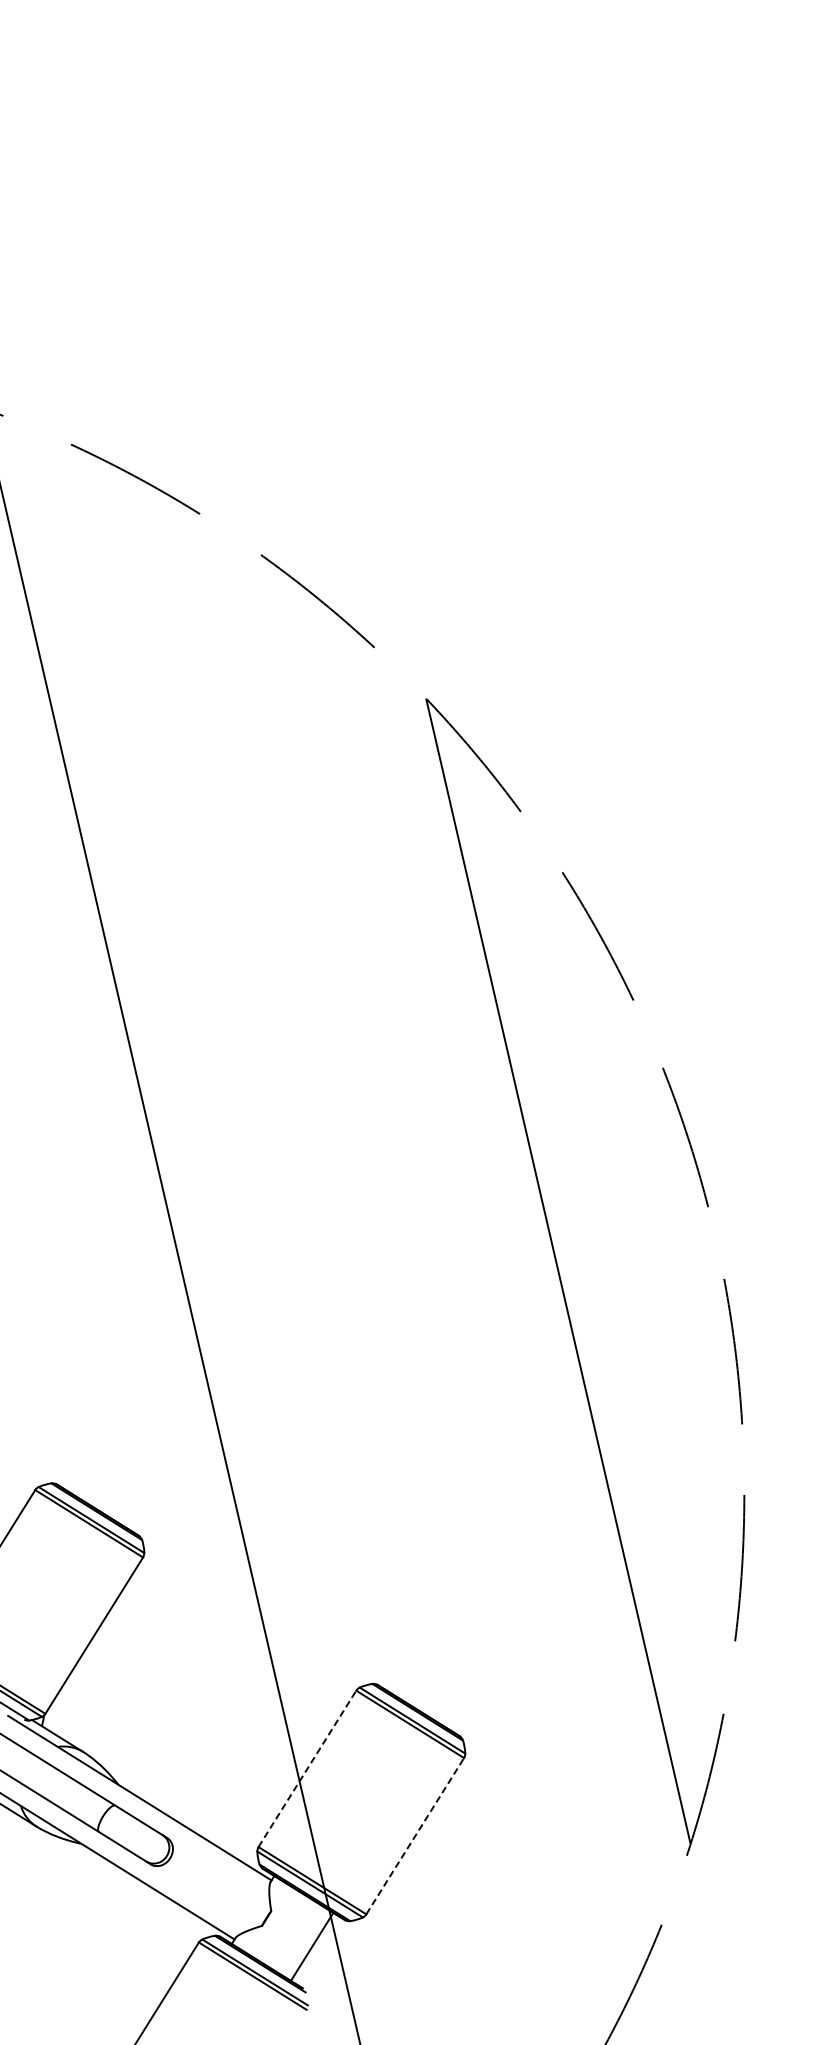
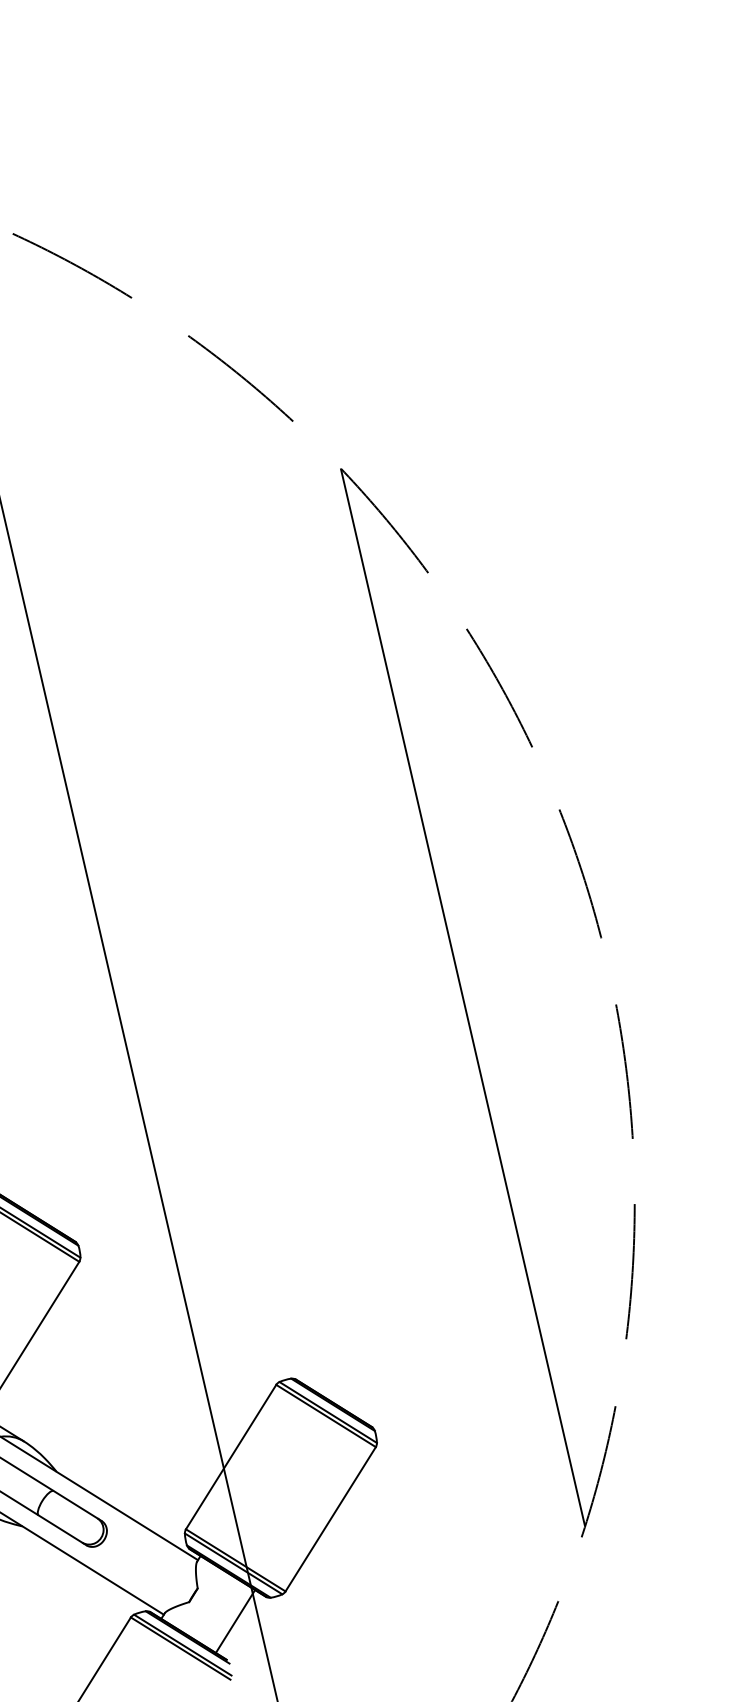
line: (307, 1768) -> (231, 1456), dashed -> solid
line: (415, 1835) -> (330, 1518), dashed -> solid

